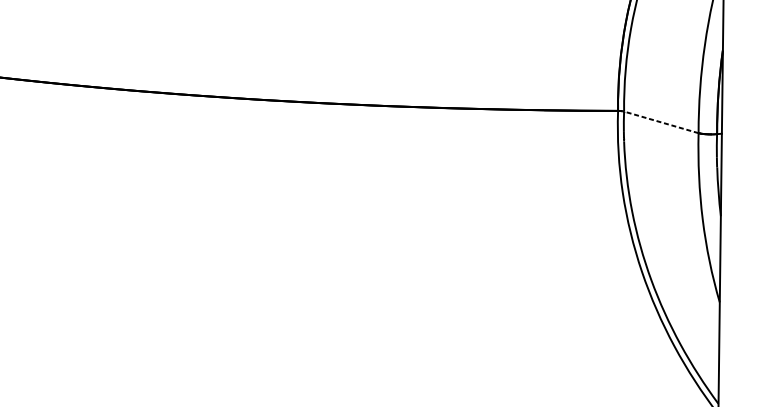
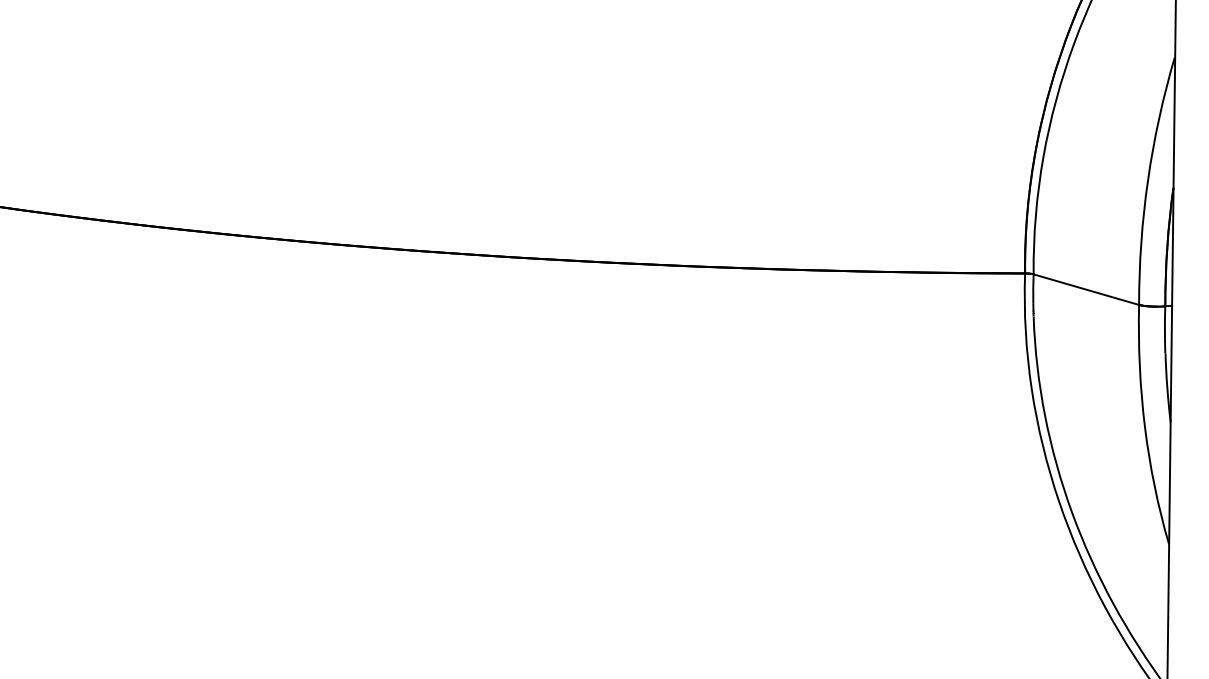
line: (661, 122) -> (1086, 289), dashed -> solid

